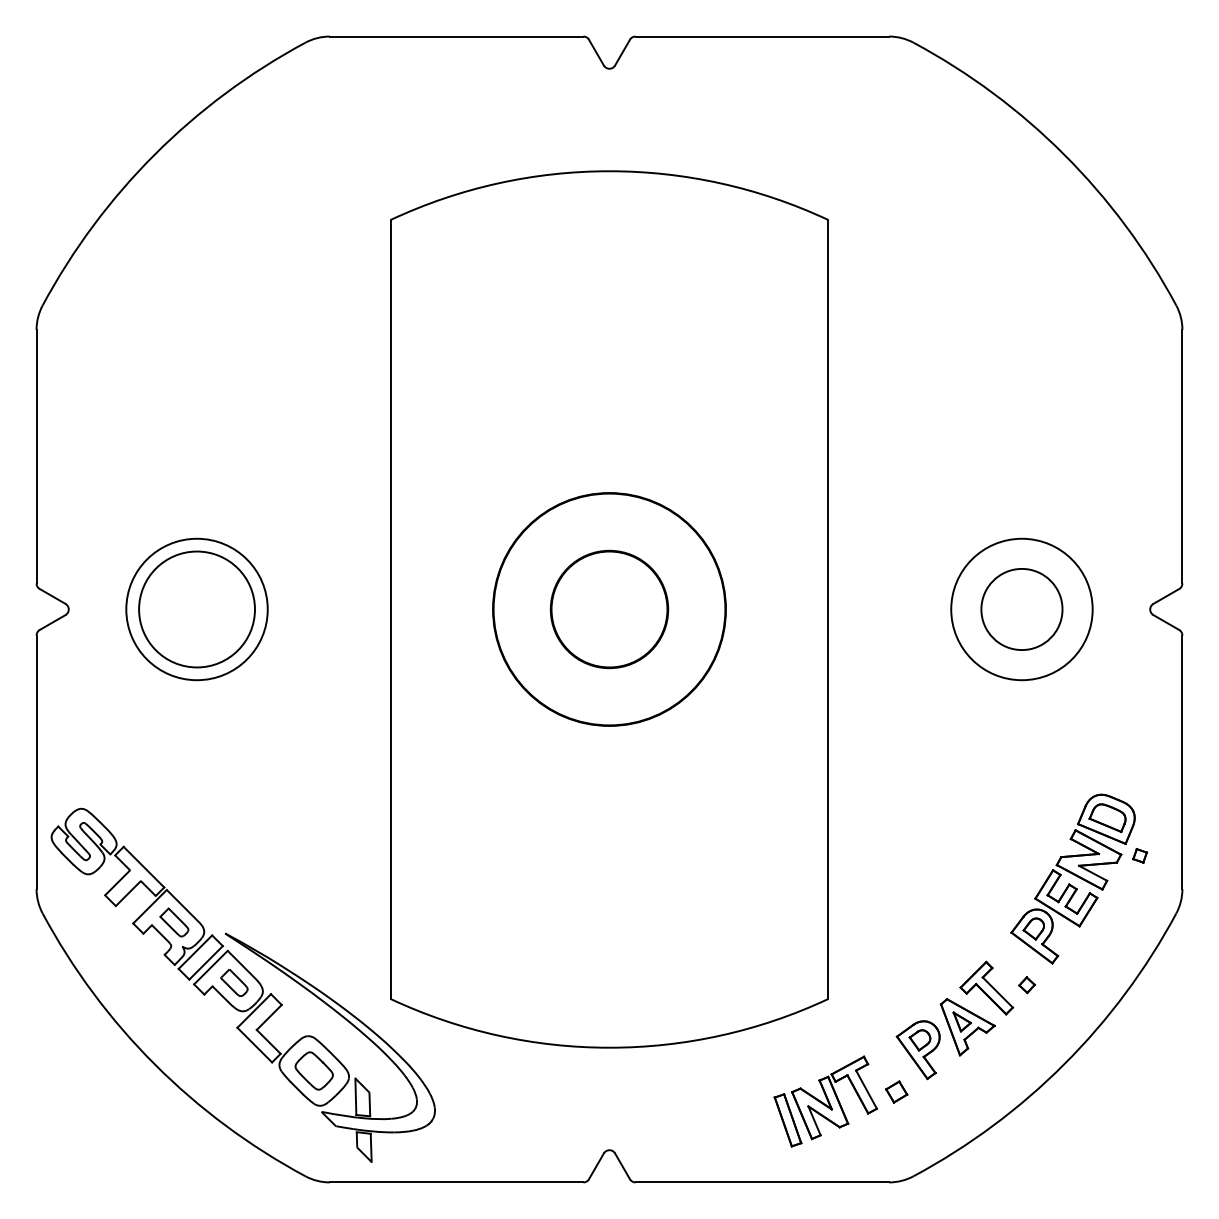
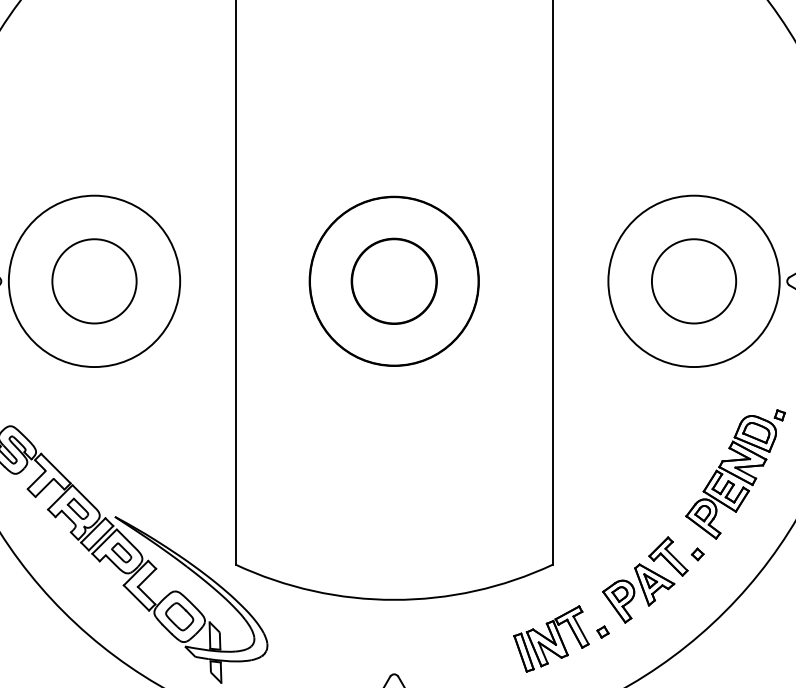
circle: (196, 609) -> (94, 281), size x1.67
circle: (1021, 609) -> (693, 281), size x1.43
circle: (1021, 609) -> (693, 281), size x1.67
part: (1139, 855) -> (779, 415), moved
part: (896, 1091) -> (602, 631), size x0.71

